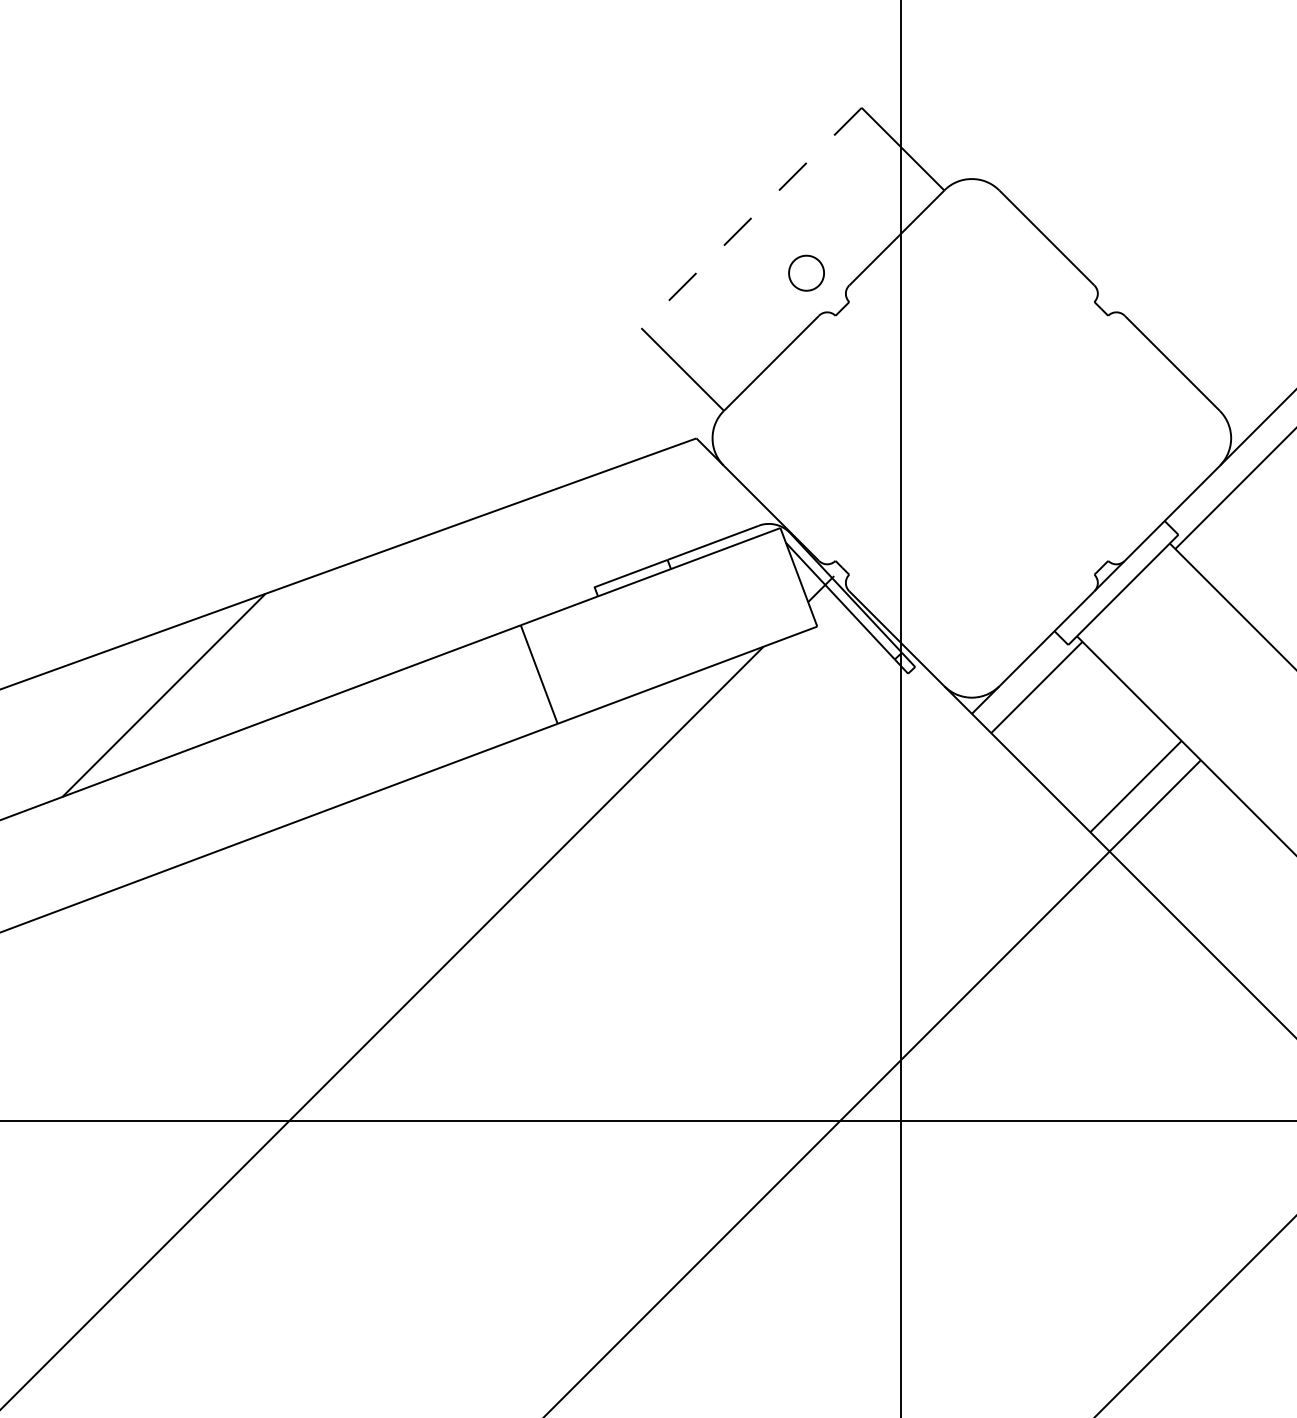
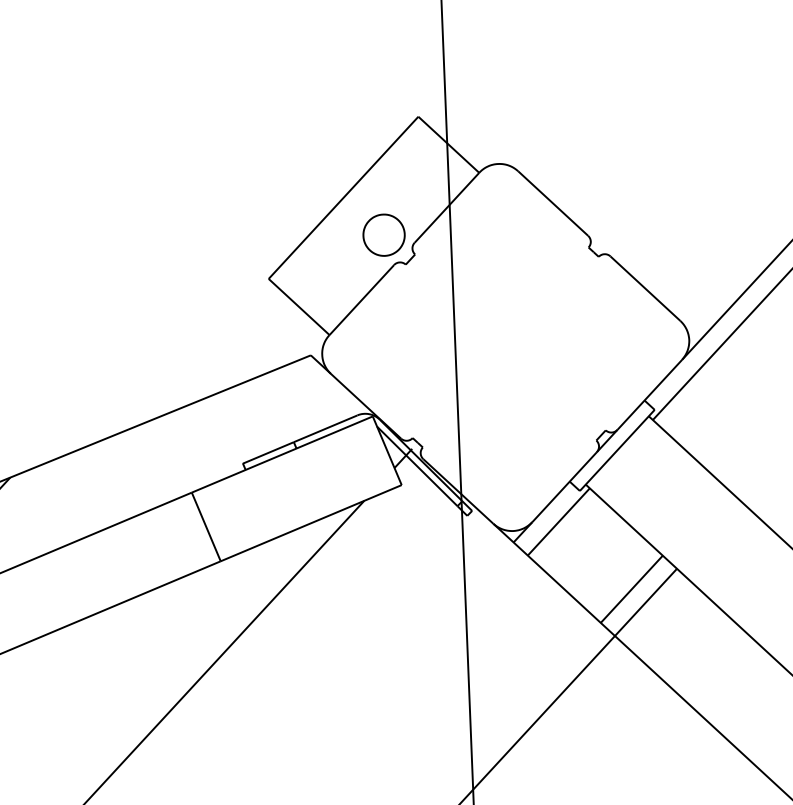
line: (751, 218) -> (343, 198), dashed -> solid
part: (806, 273) -> (384, 235), size x1.67

